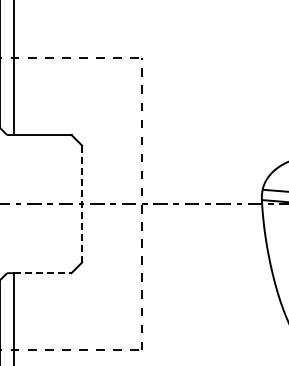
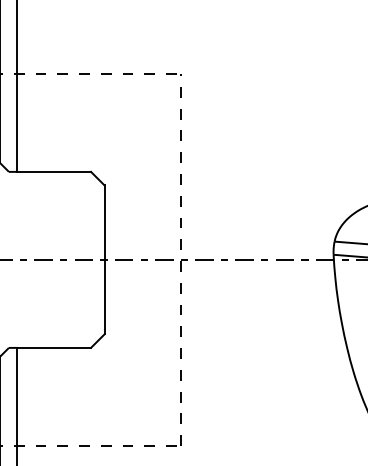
line: (82, 203) -> (104, 259), dashed -> solid
line: (42, 273) -> (54, 348), dashed -> solid

